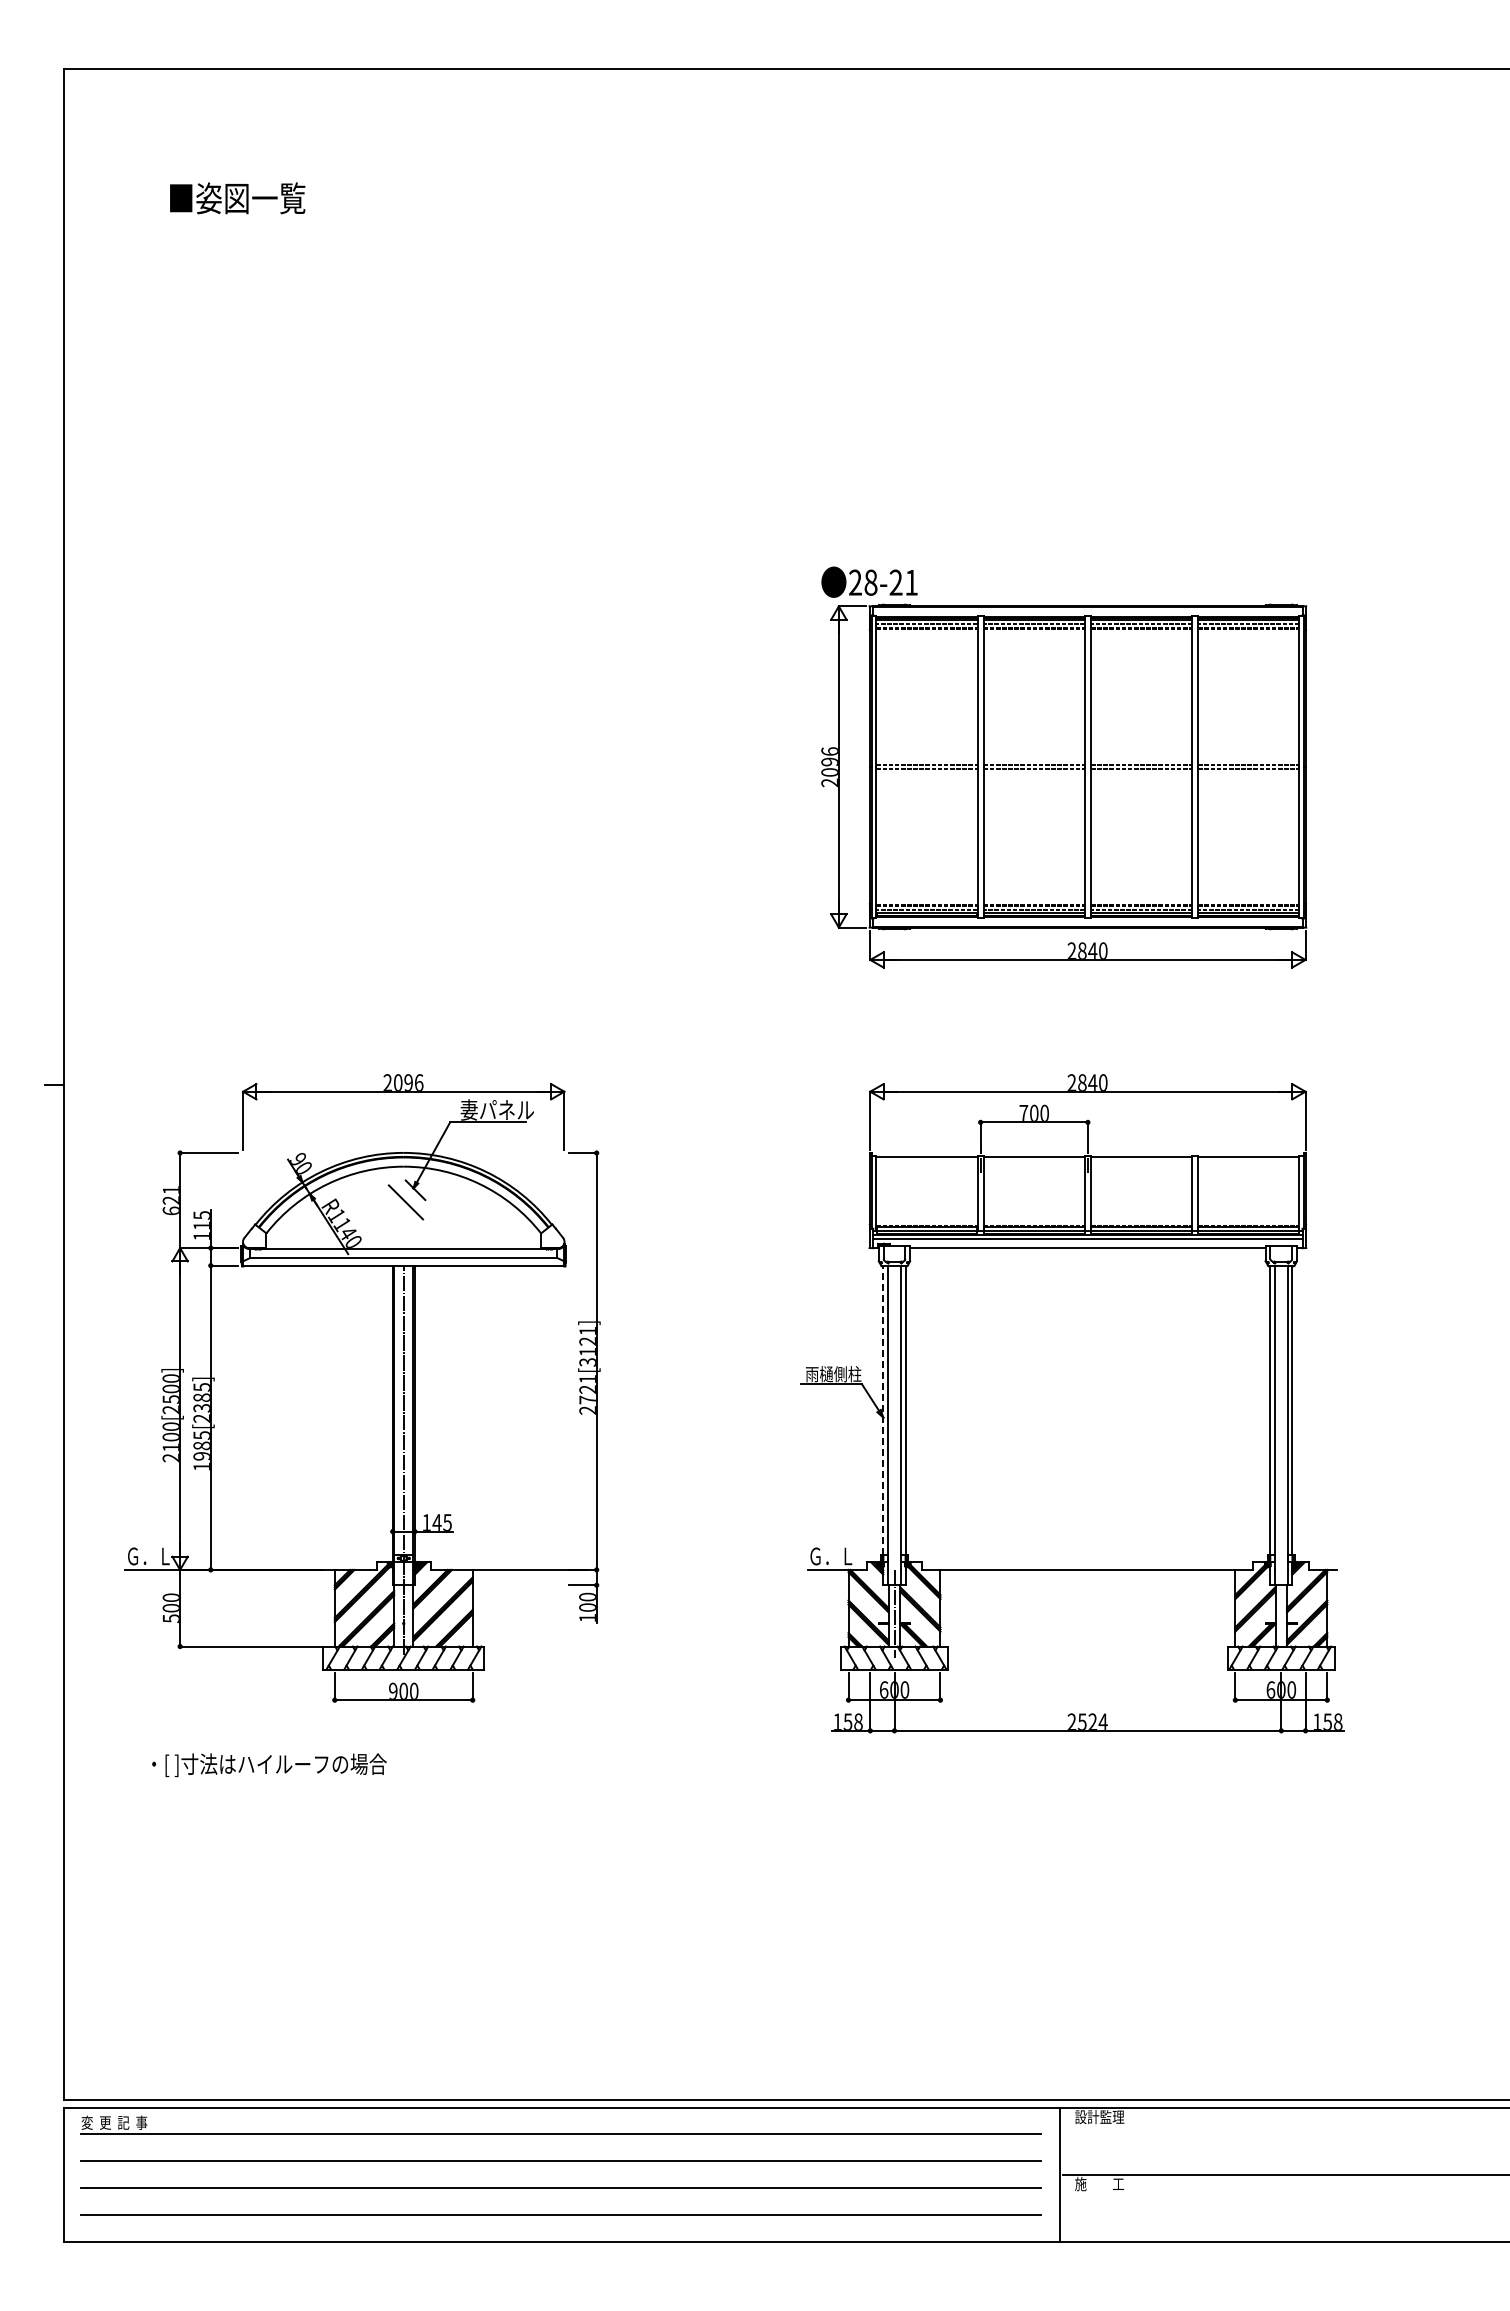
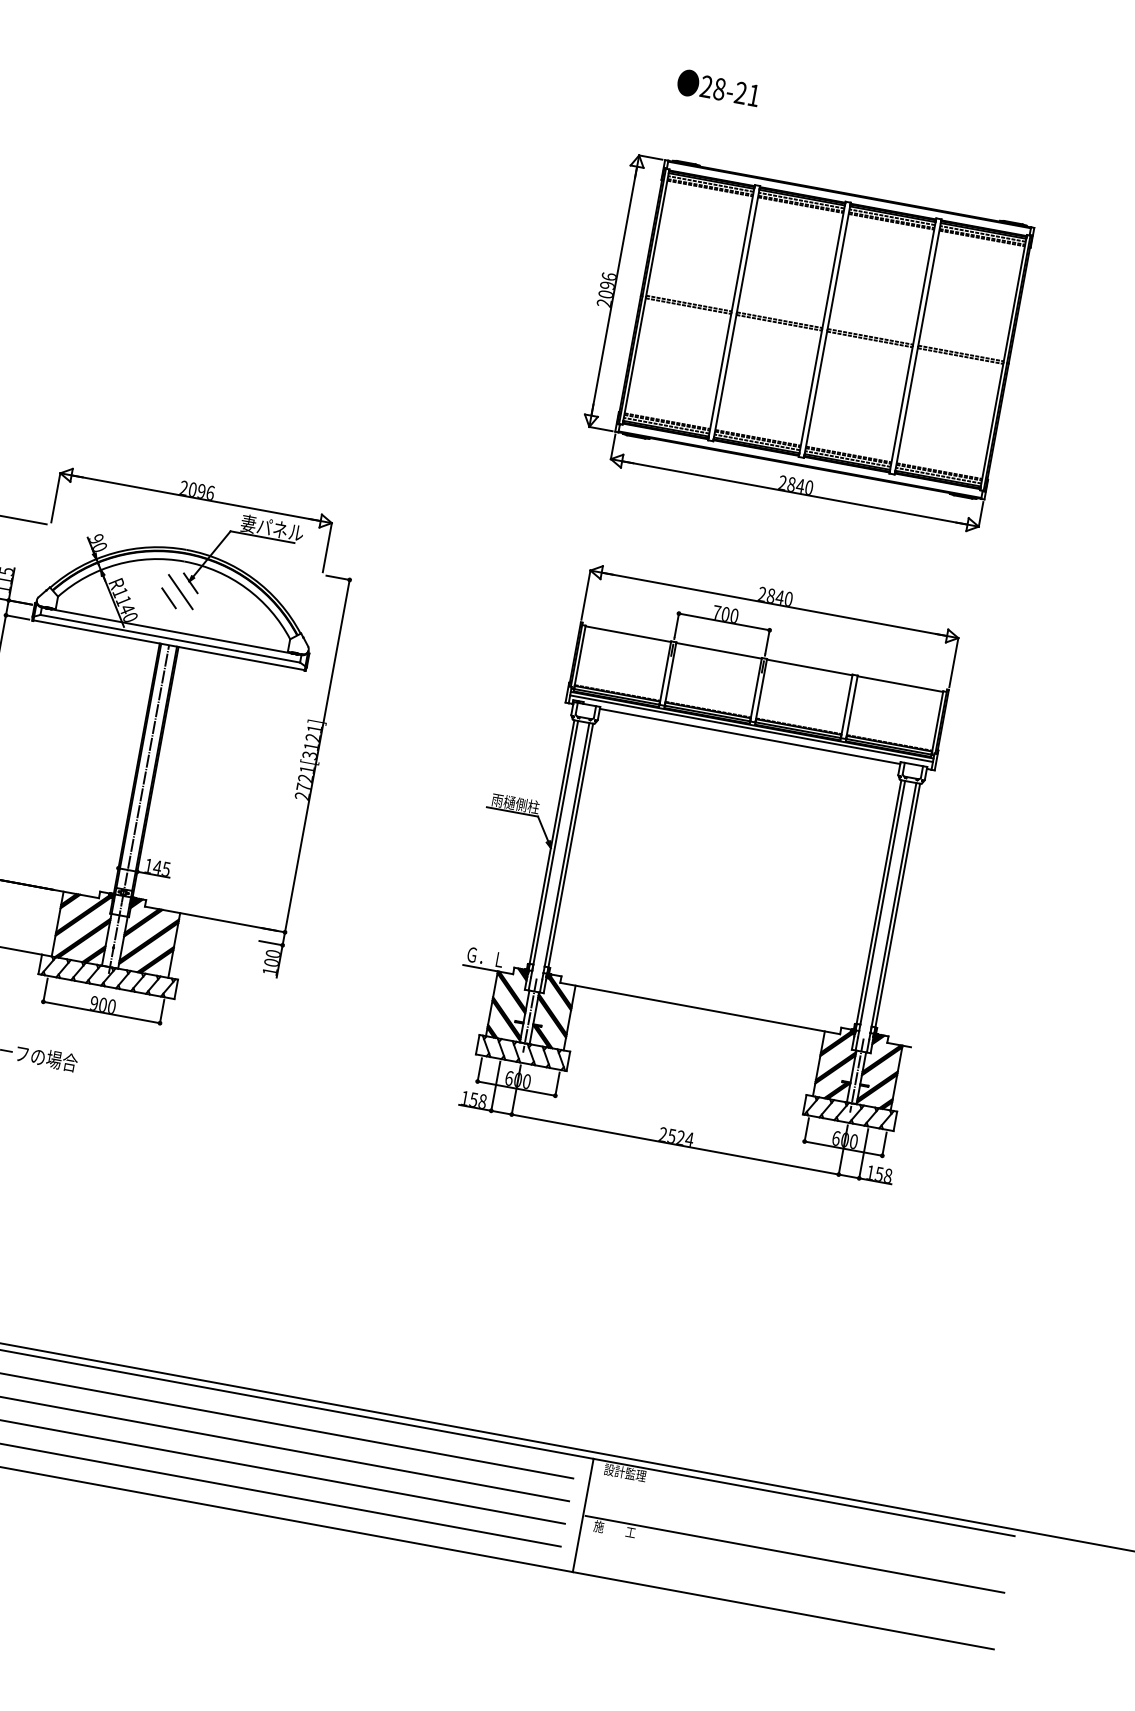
text: (869, 581) -> (718, 87), moved
line: (393, 1211) -> (168, 597), added
line: (883, 1410) -> (552, 842), dashed -> solid
line: (1281, 1613) -> (857, 1075), added

